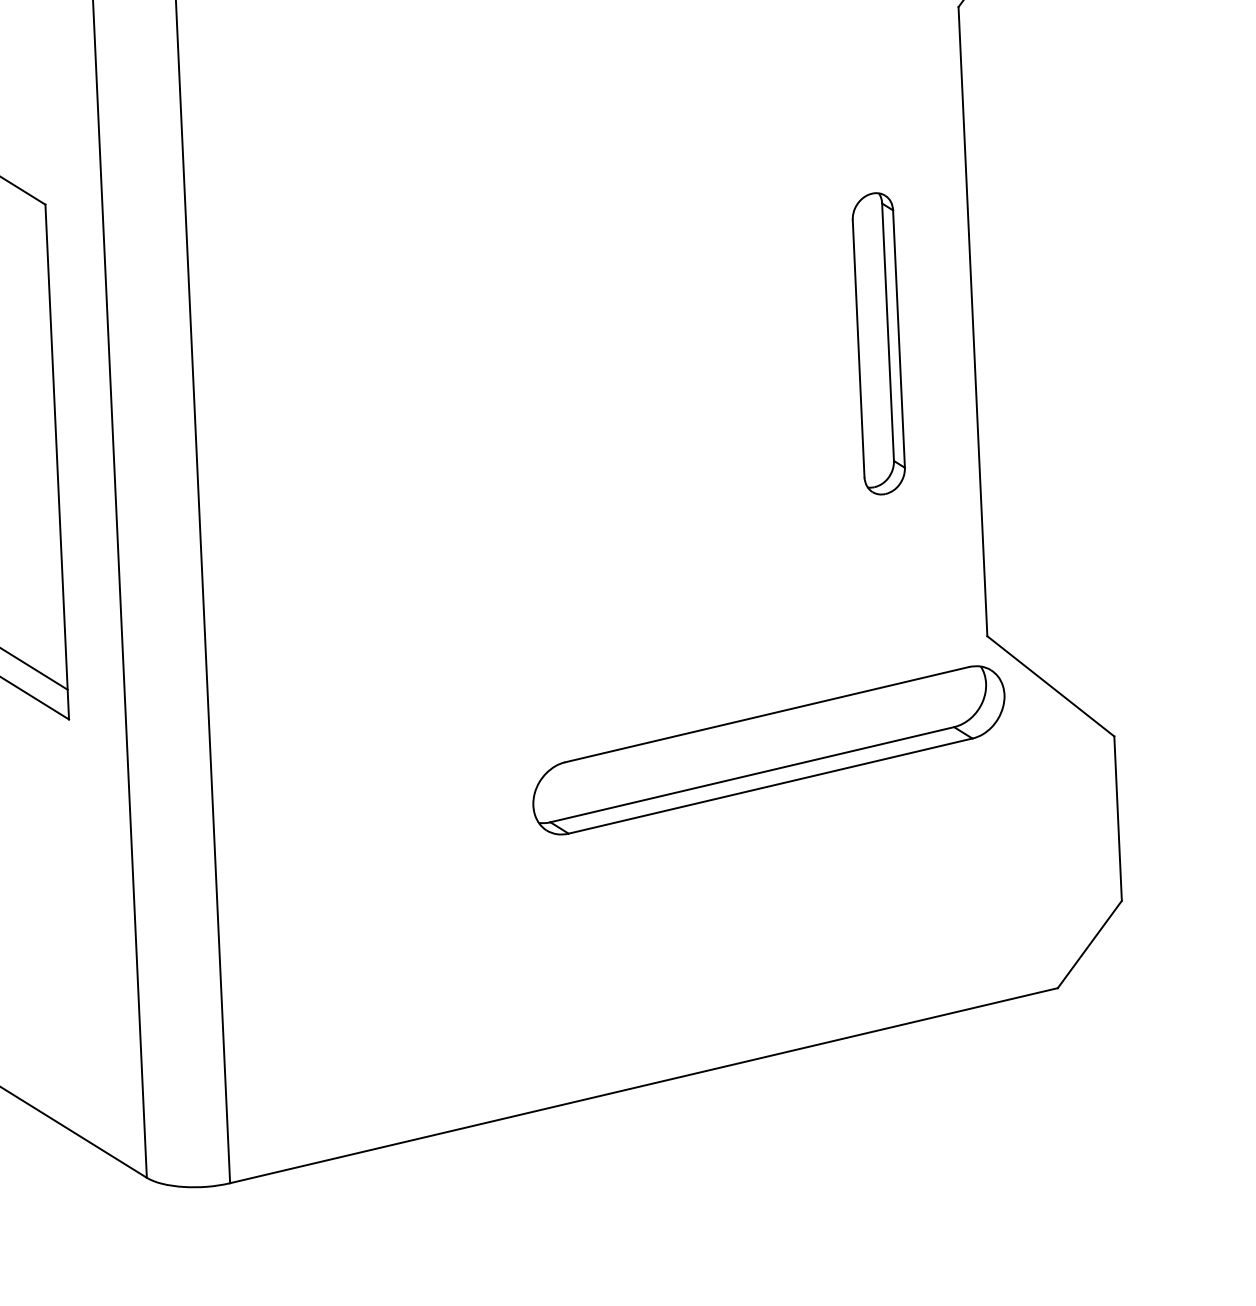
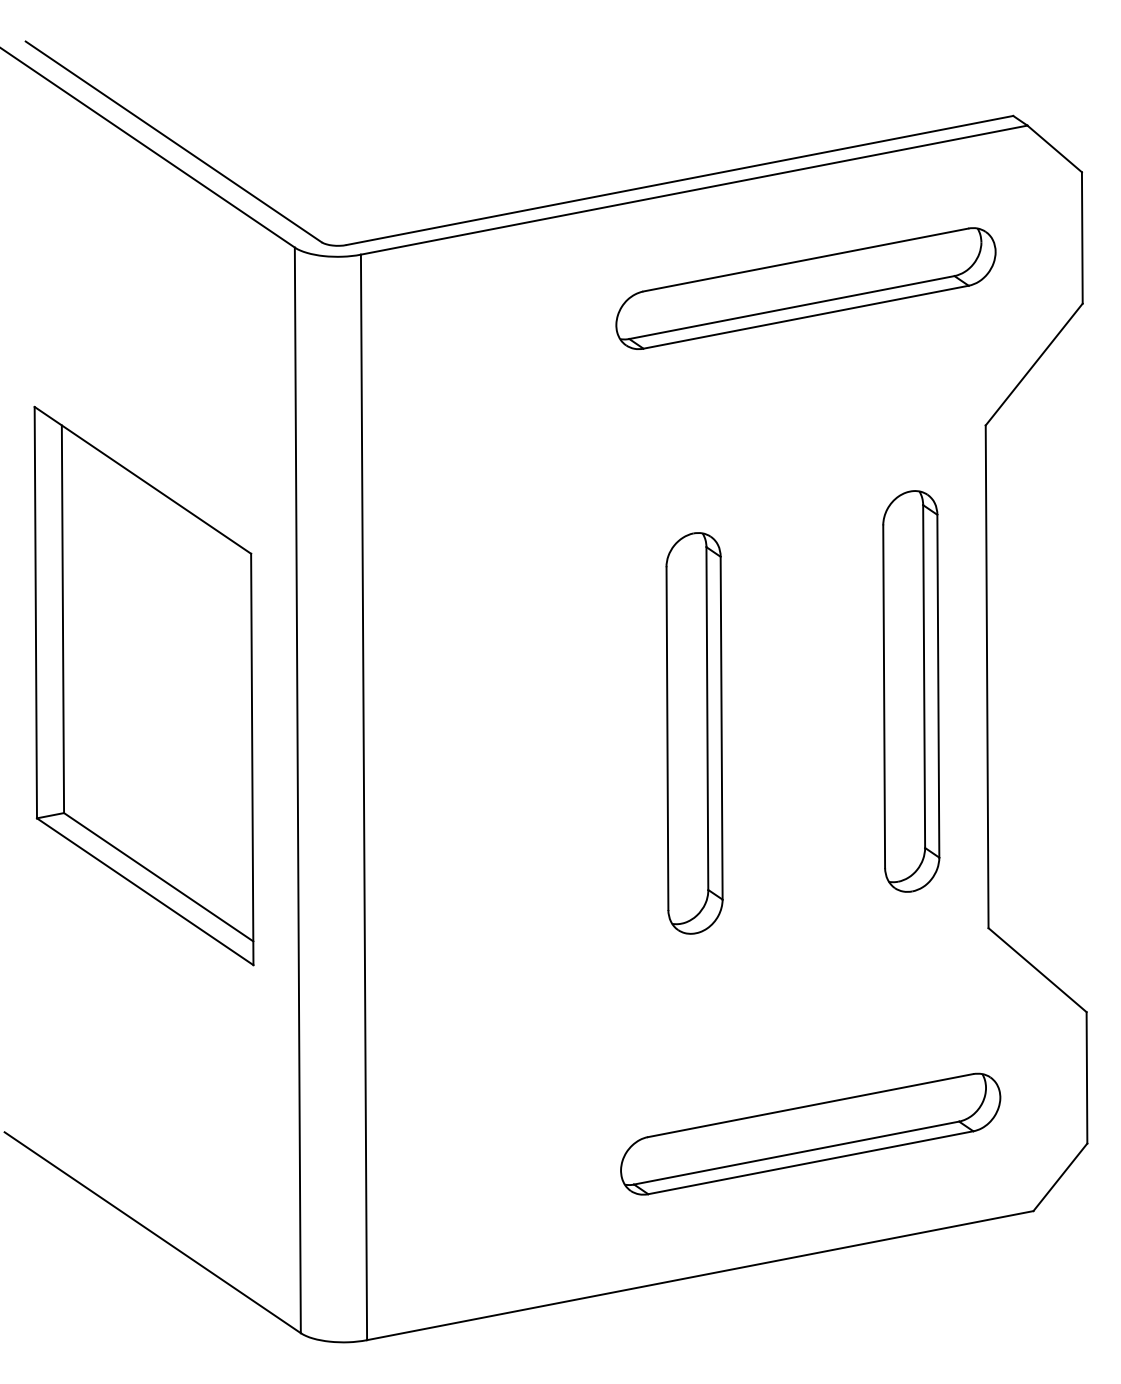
part: (879, 343) -> (911, 691), size x1.67
part: (609, 407) -> (694, 733), added
part: (768, 749) -> (810, 1133), moved

